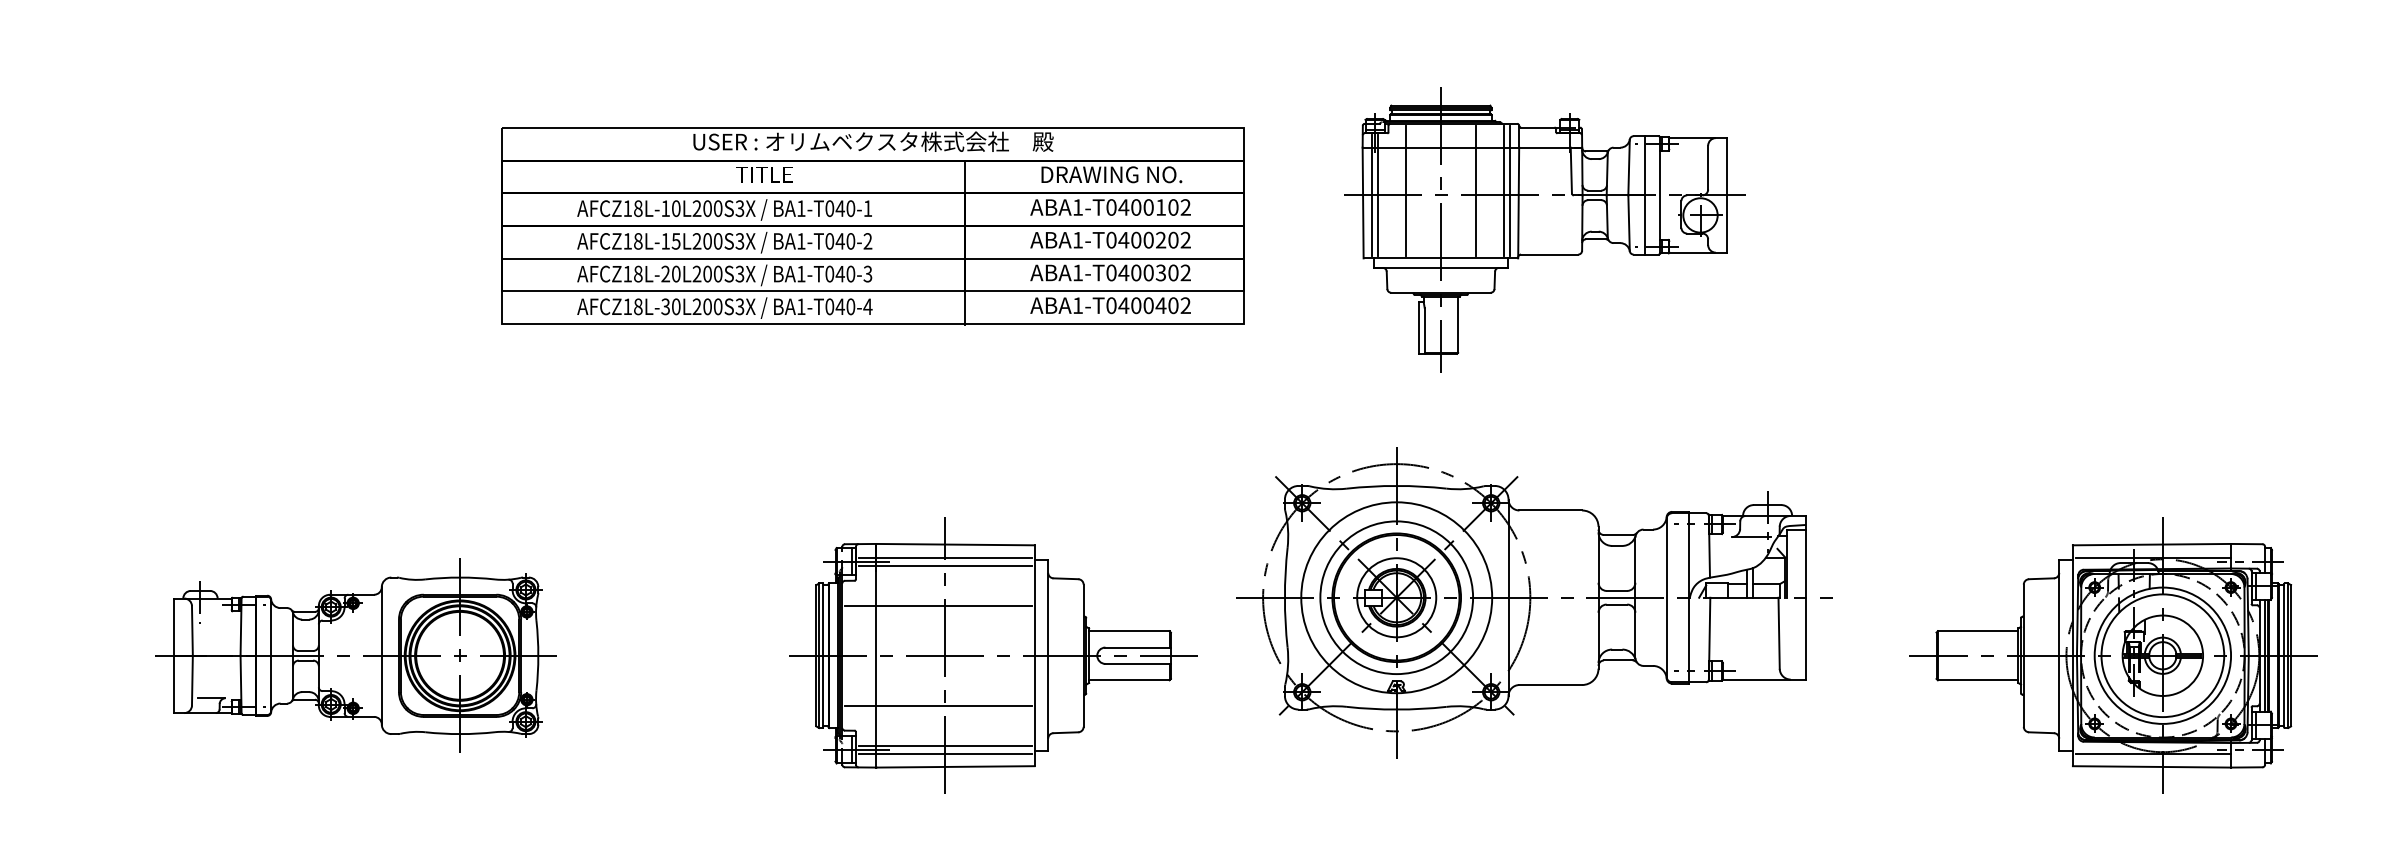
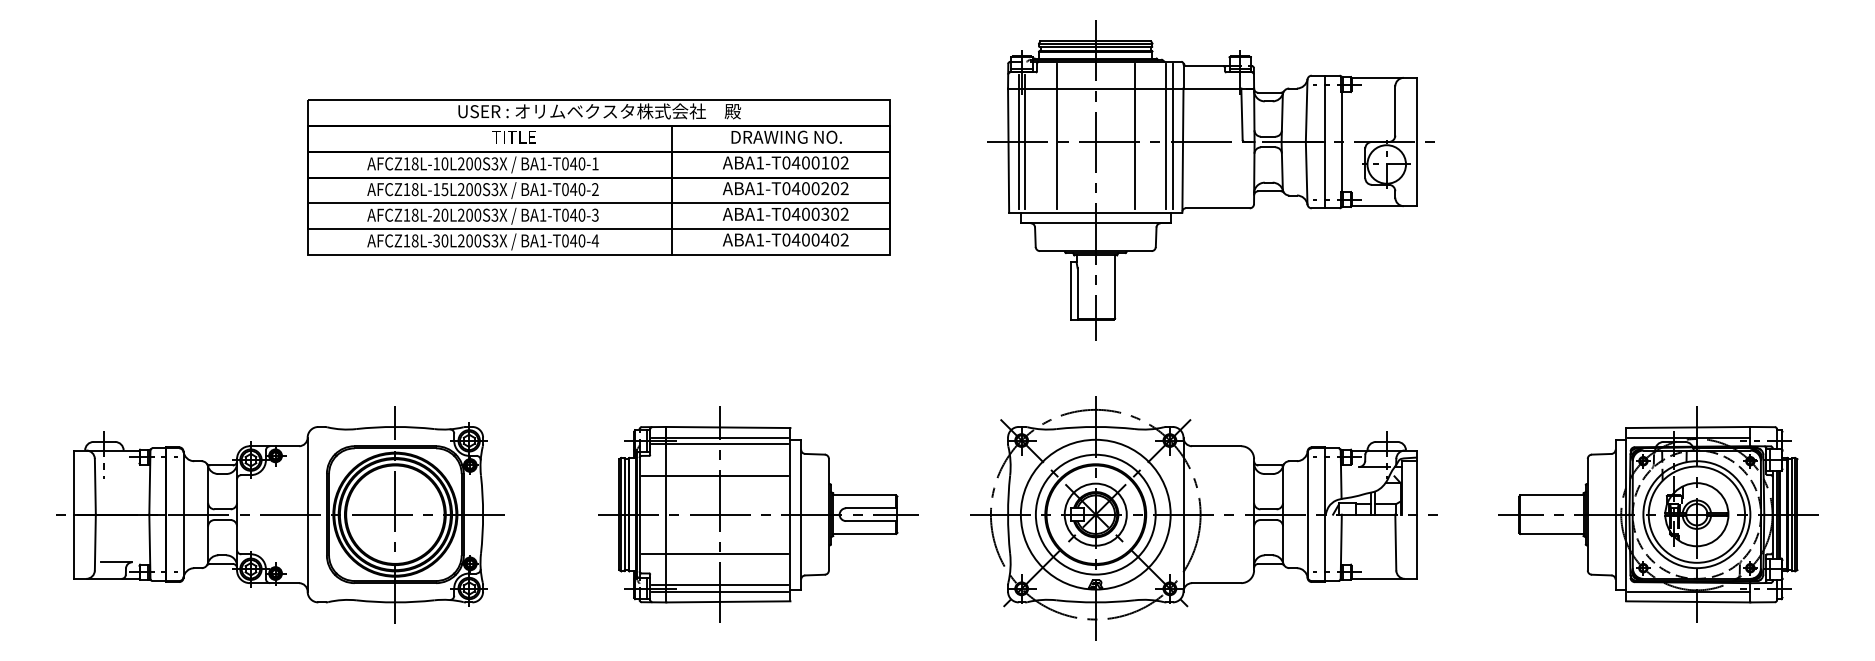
part: (872, 226) -> (598, 177), moved
part: (1543, 229) -> (1210, 180), size x1.43
part: (1534, 602) -> (1203, 518), moved
part: (357, 655) -> (280, 514), size x1.43
part: (993, 655) -> (758, 514), moved

